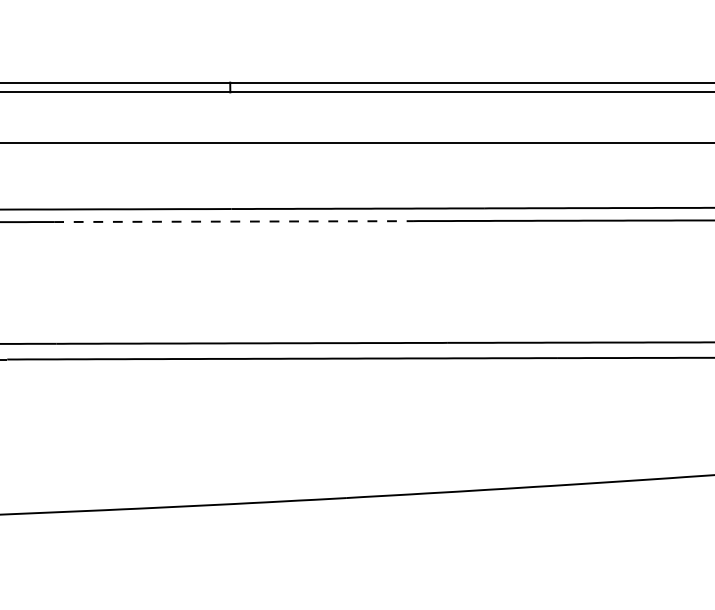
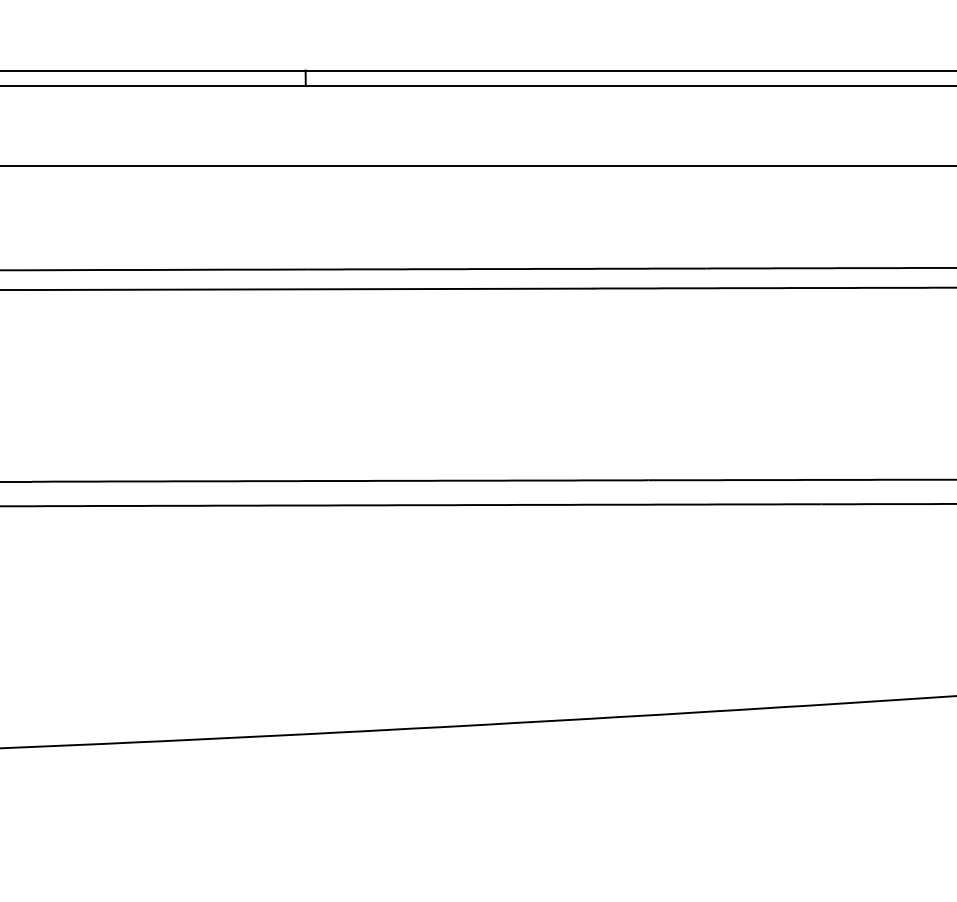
line: (234, 221) -> (312, 289), dashed -> solid

